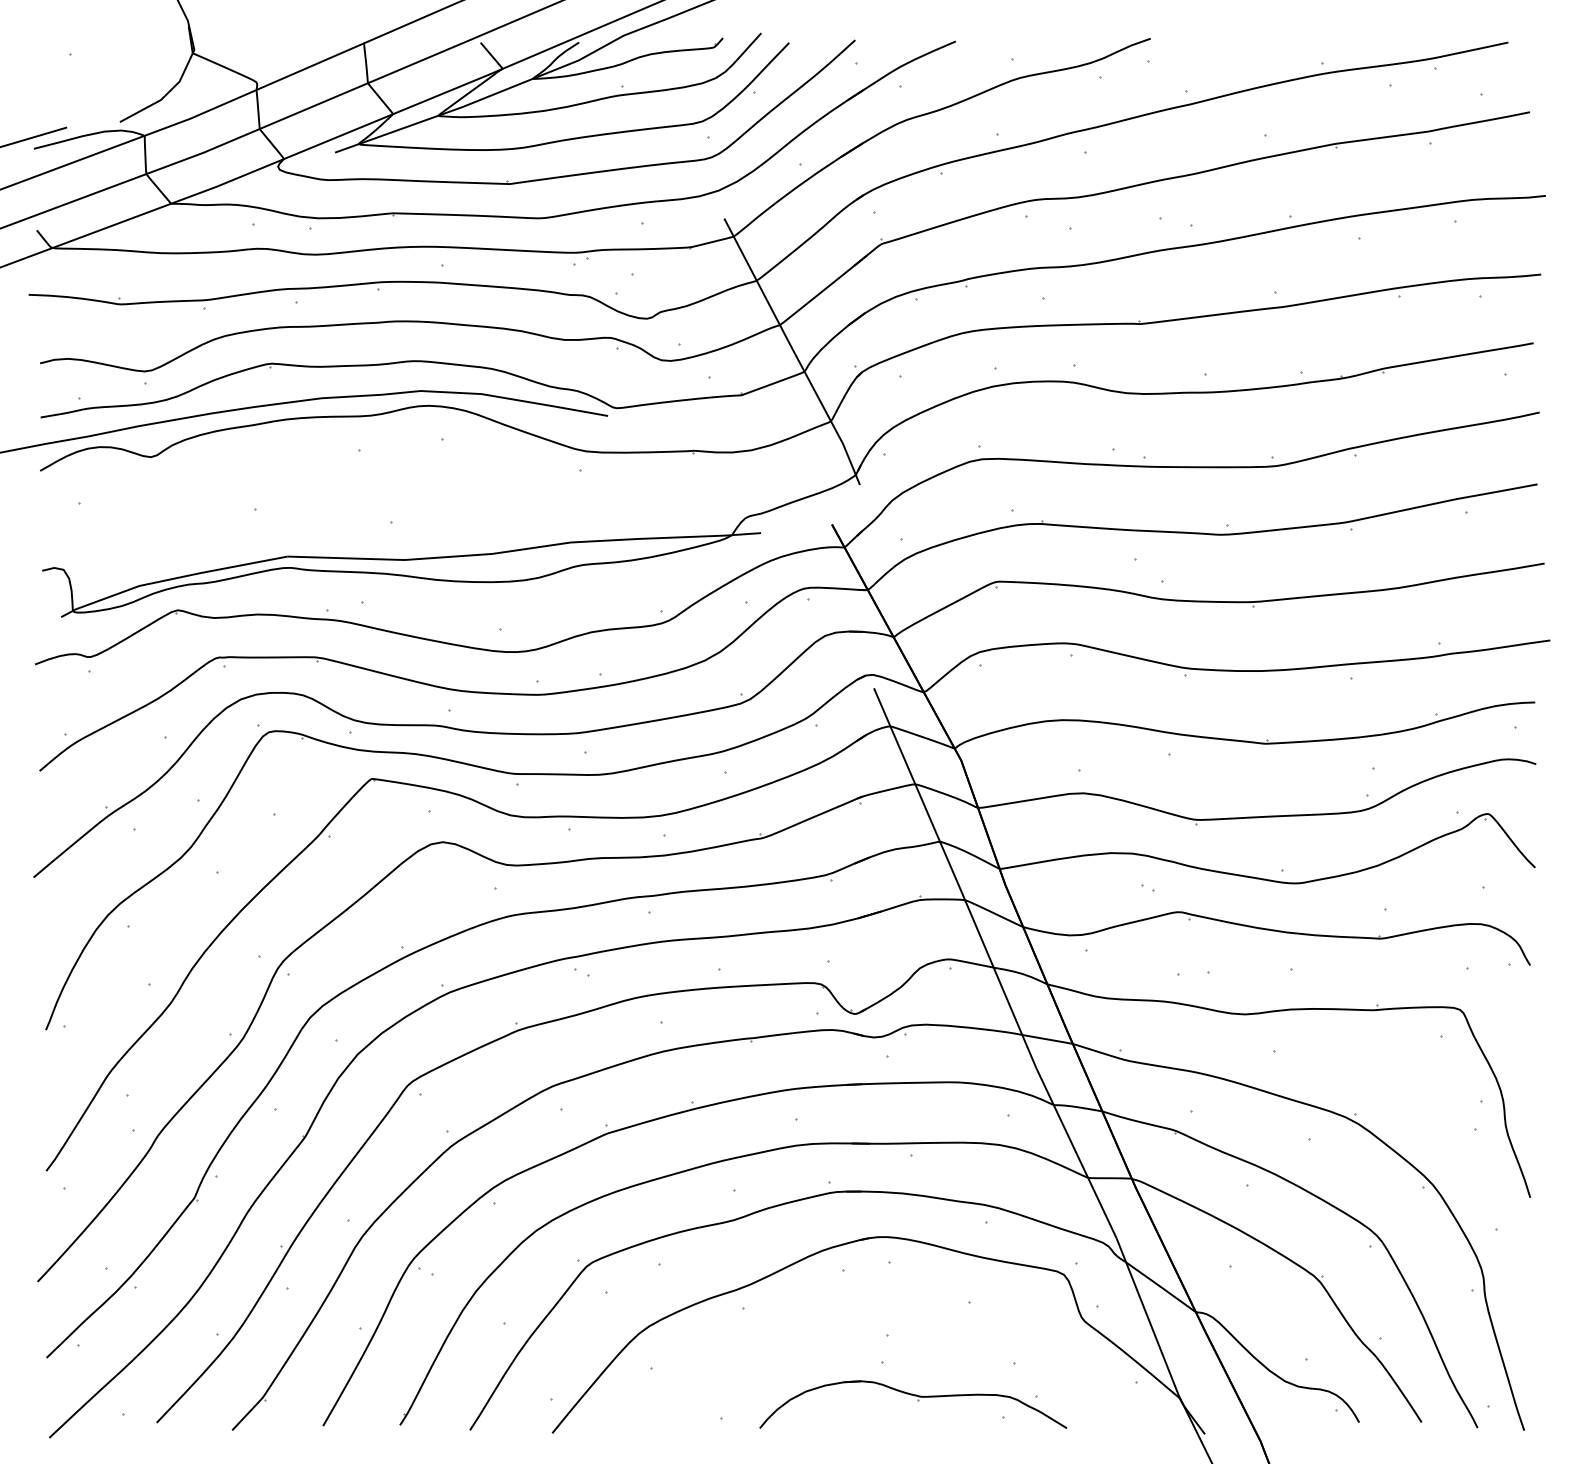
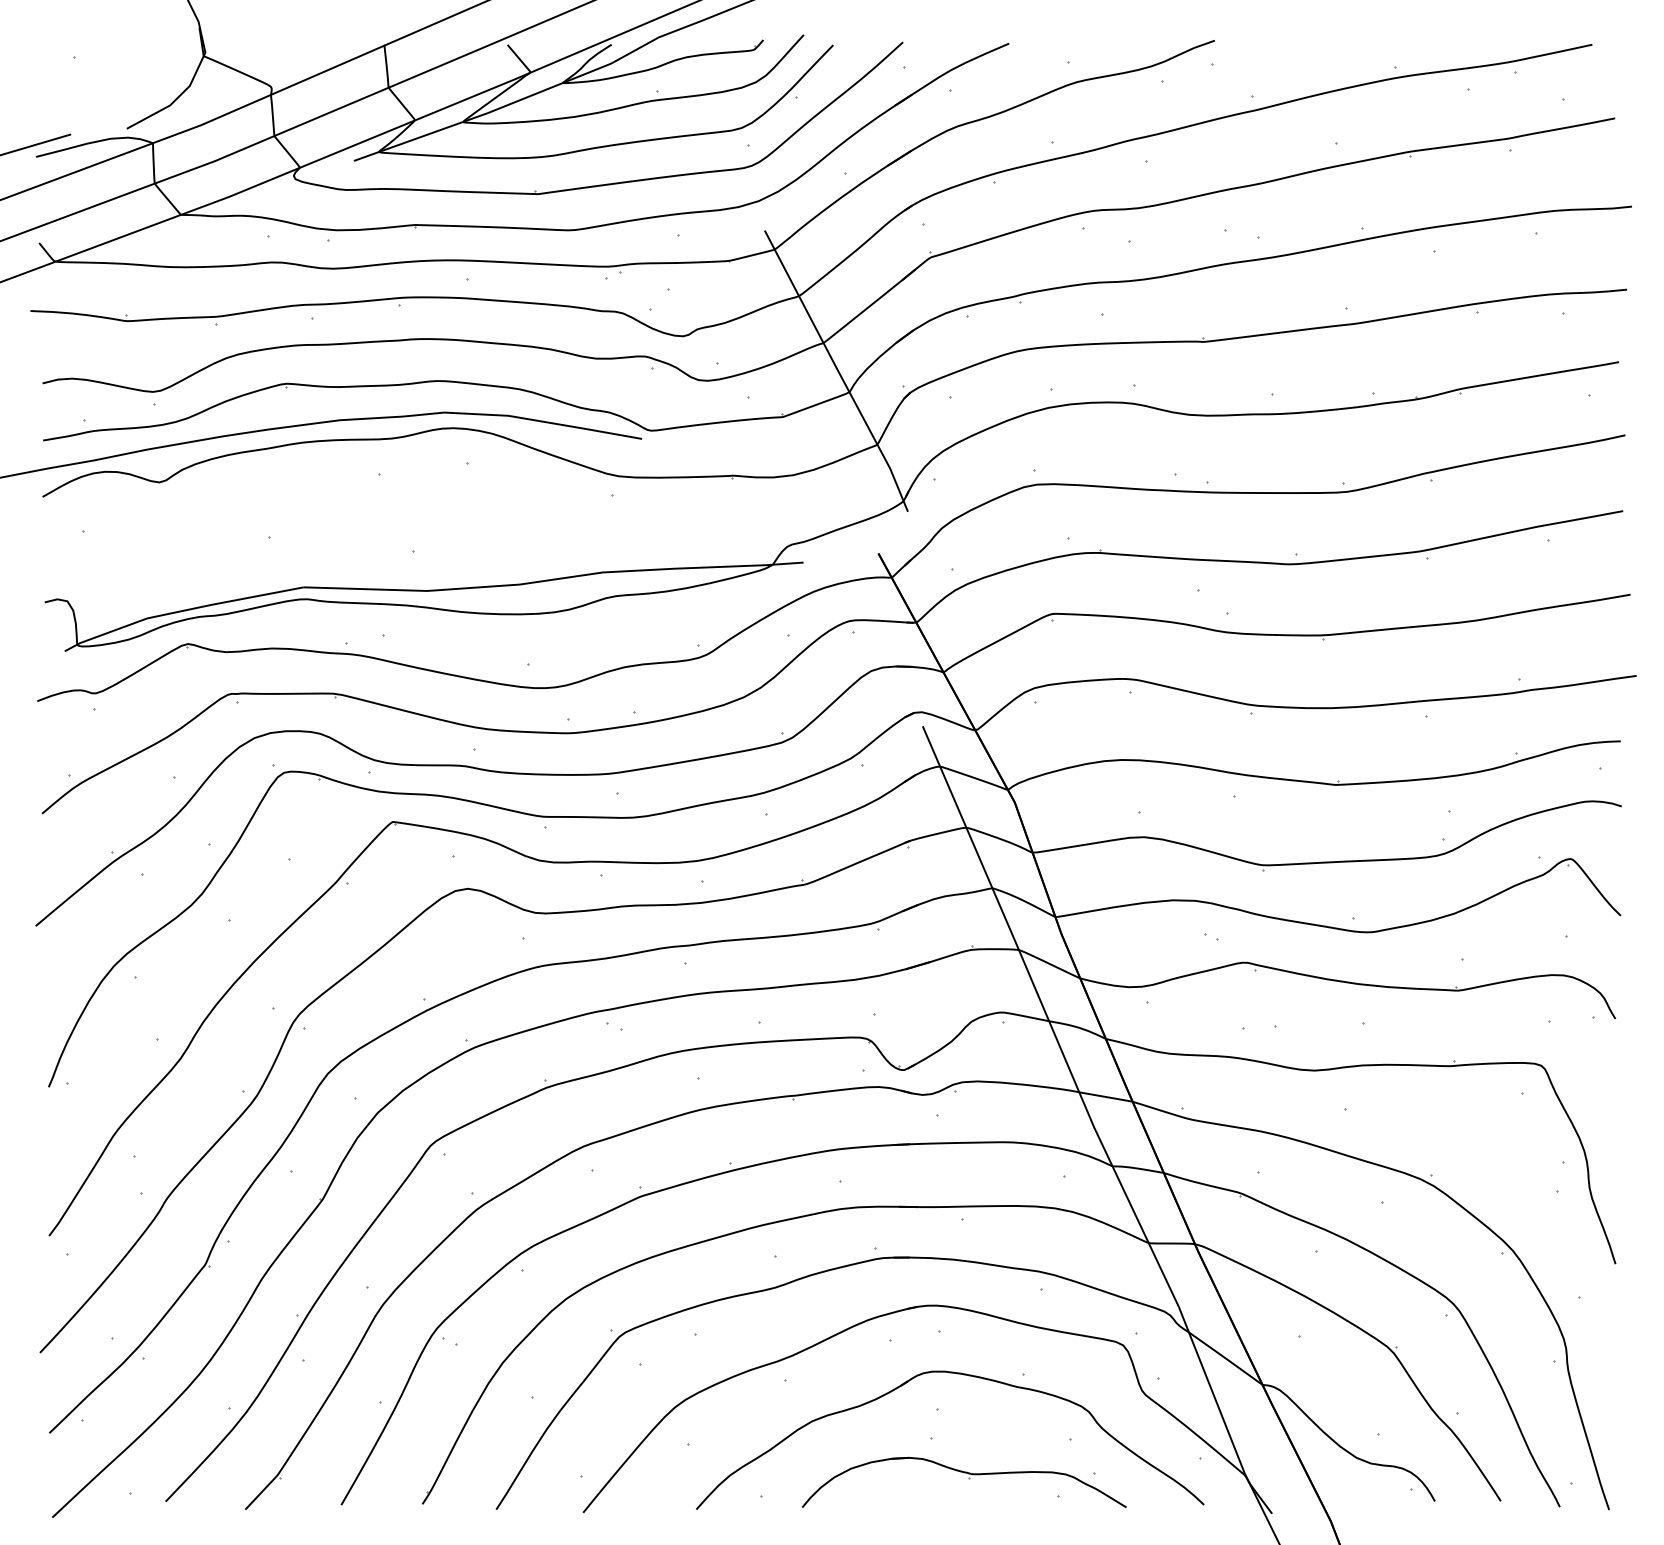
part: (912, 1303) -> (963, 1375), added

